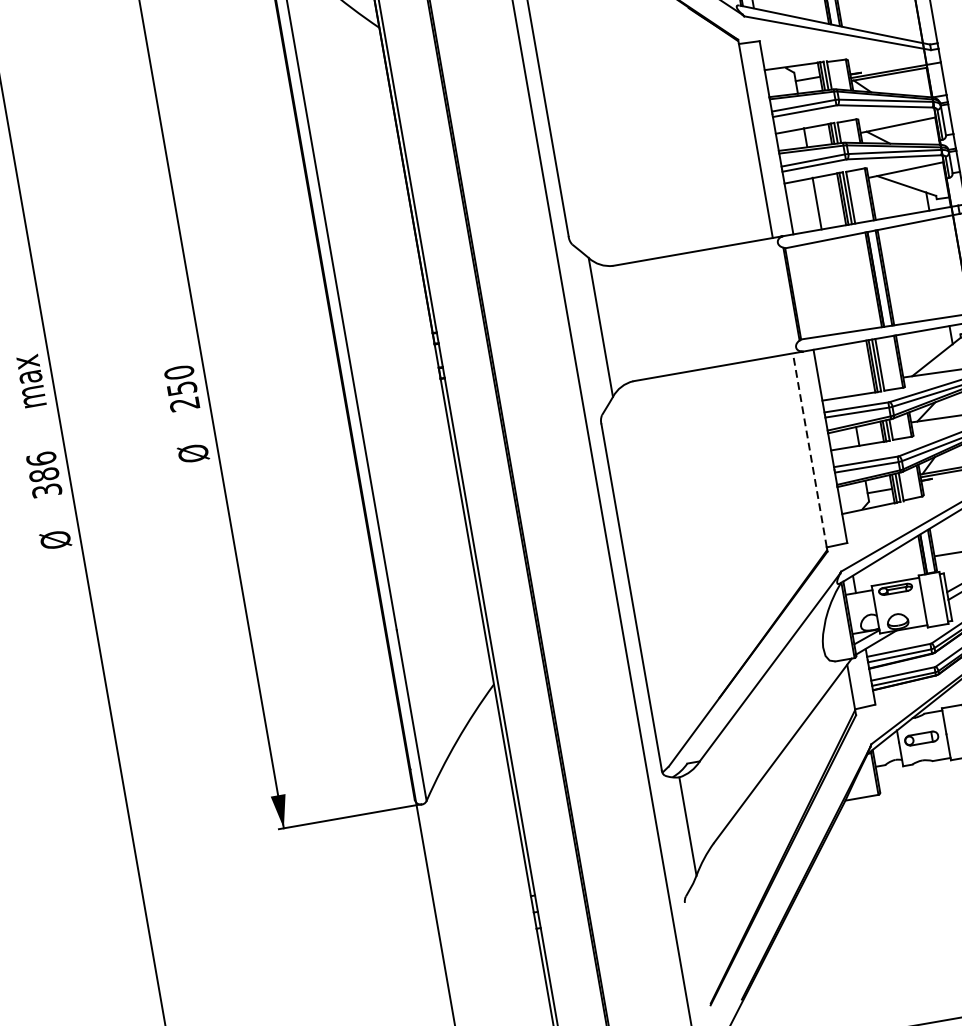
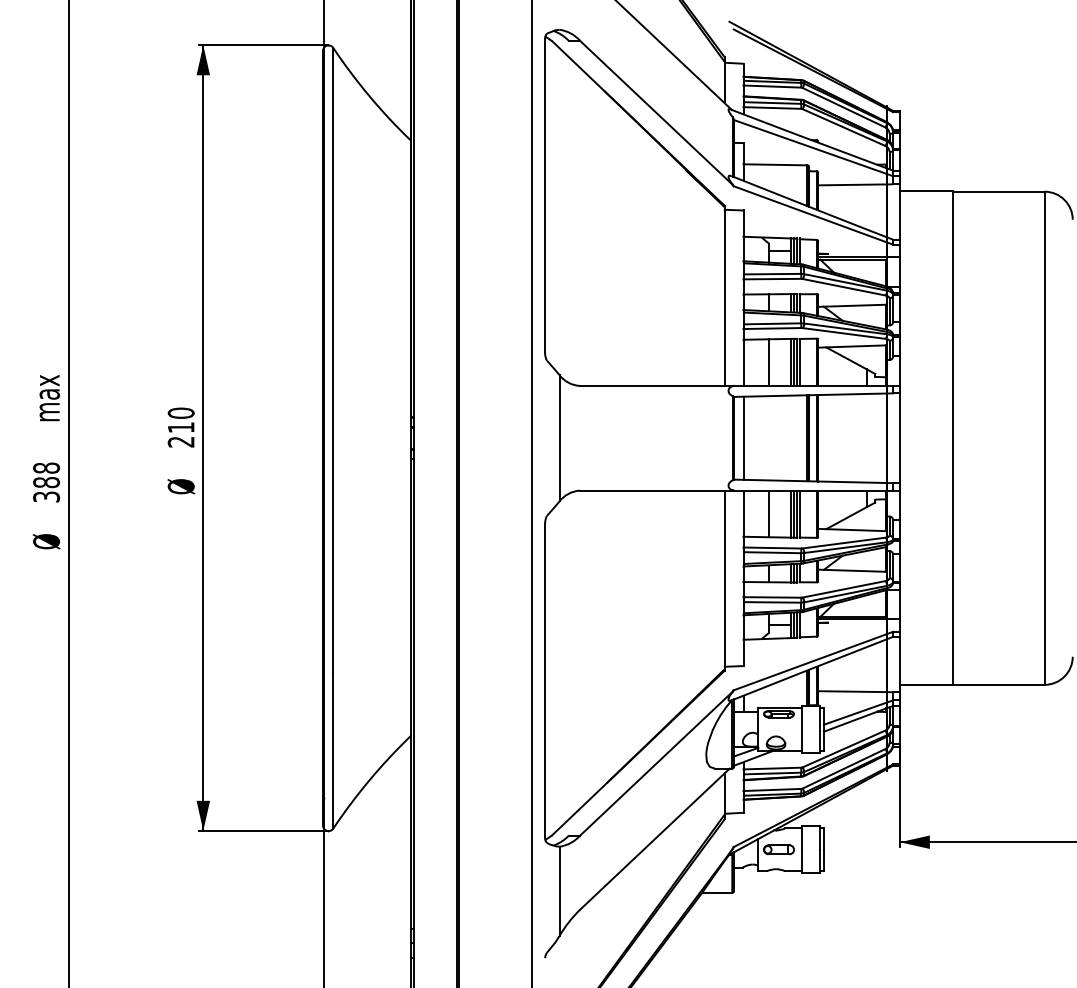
line: (803, 291) -> (743, 437), added
line: (846, 369) -> (769, 513), added
text: (182, 388) -> (181, 427), 250 -> 210
line: (809, 450) -> (724, 578), dashed -> solid
text: (41, 458) -> (46, 467), 386 -> 388

